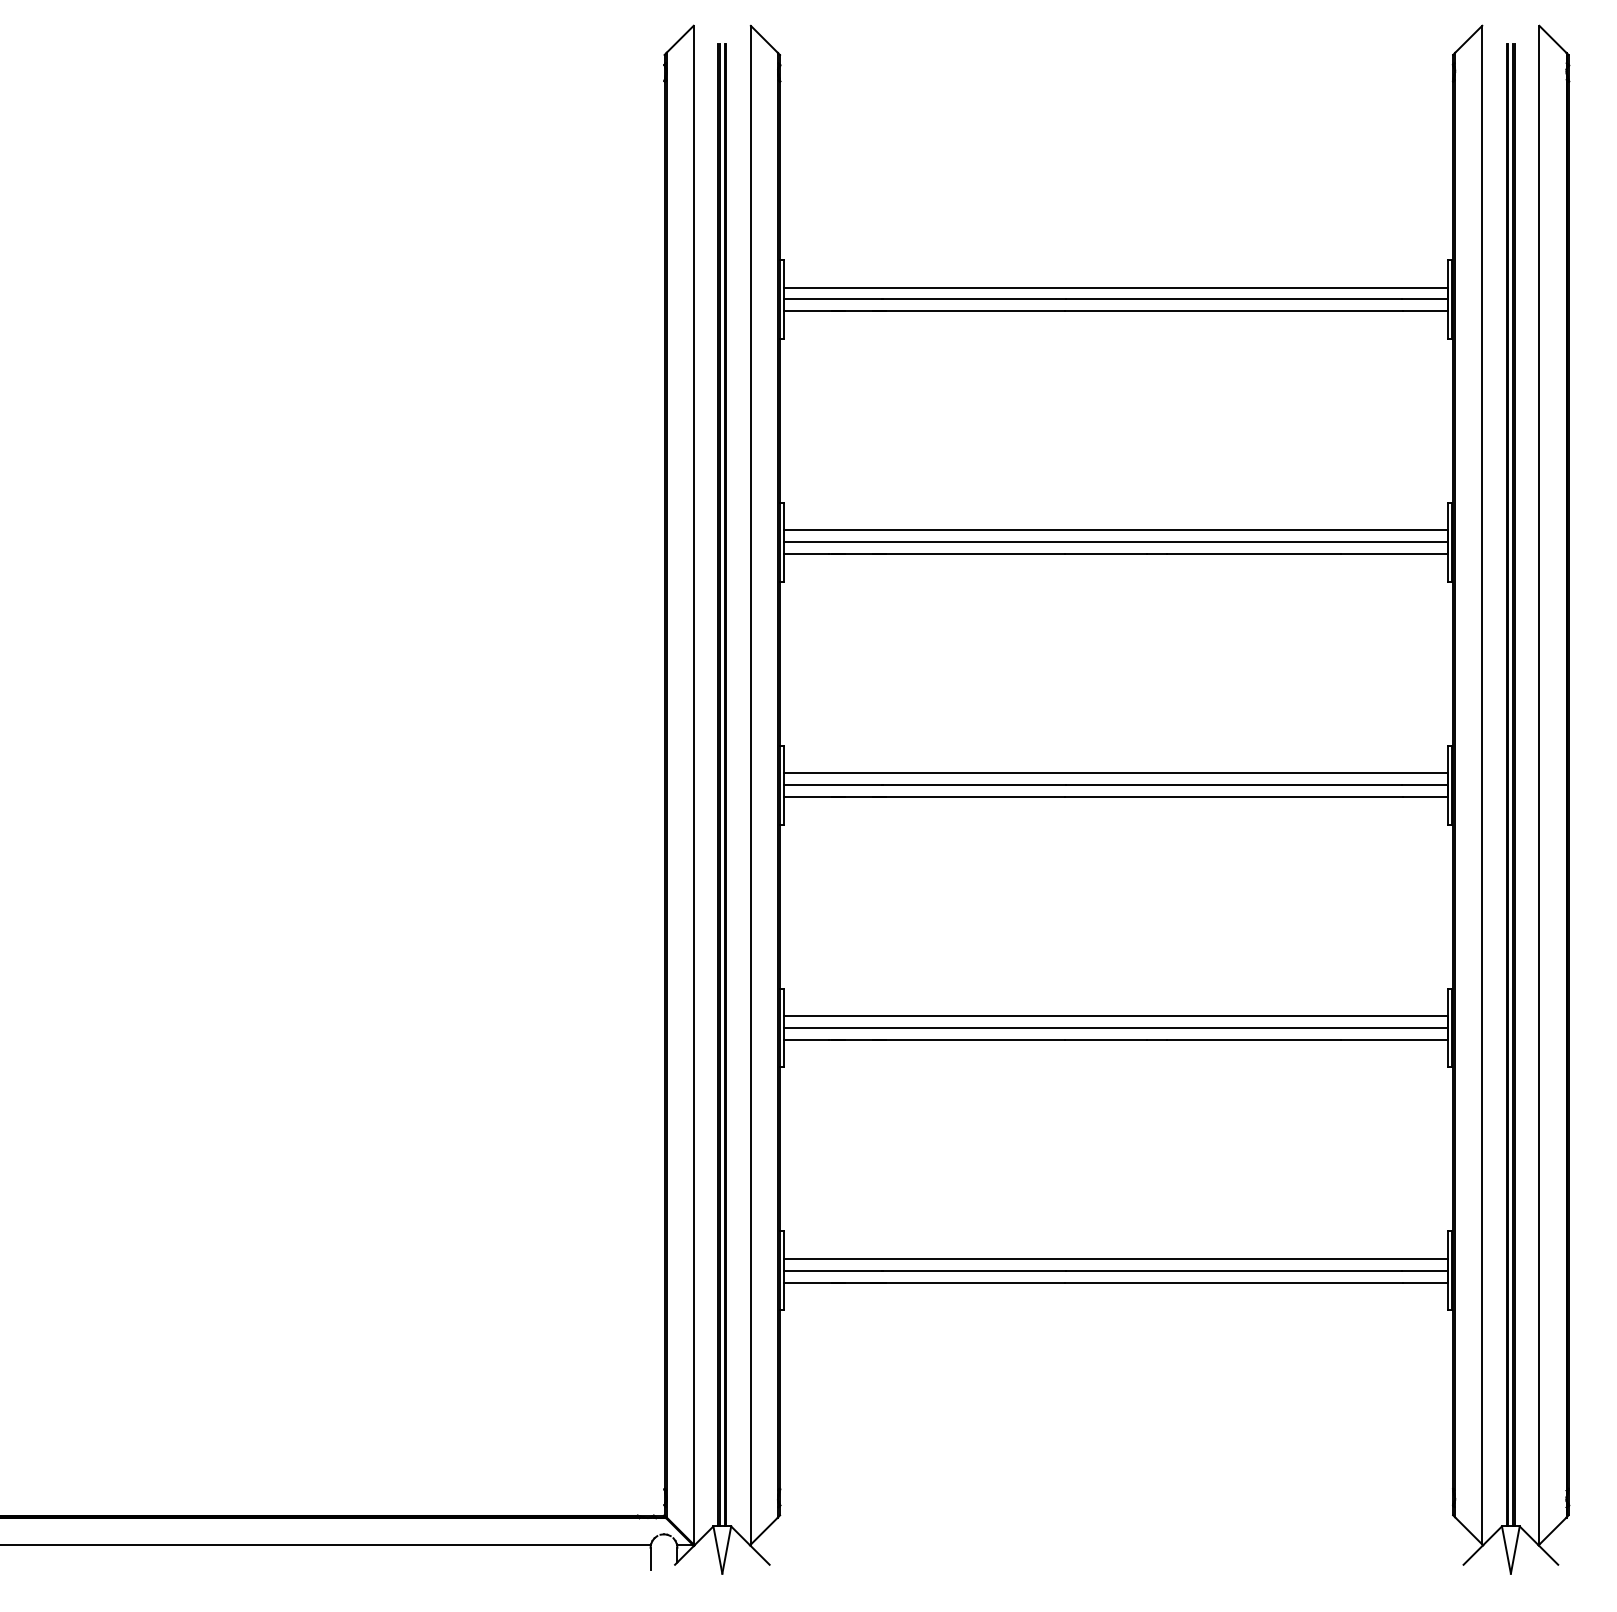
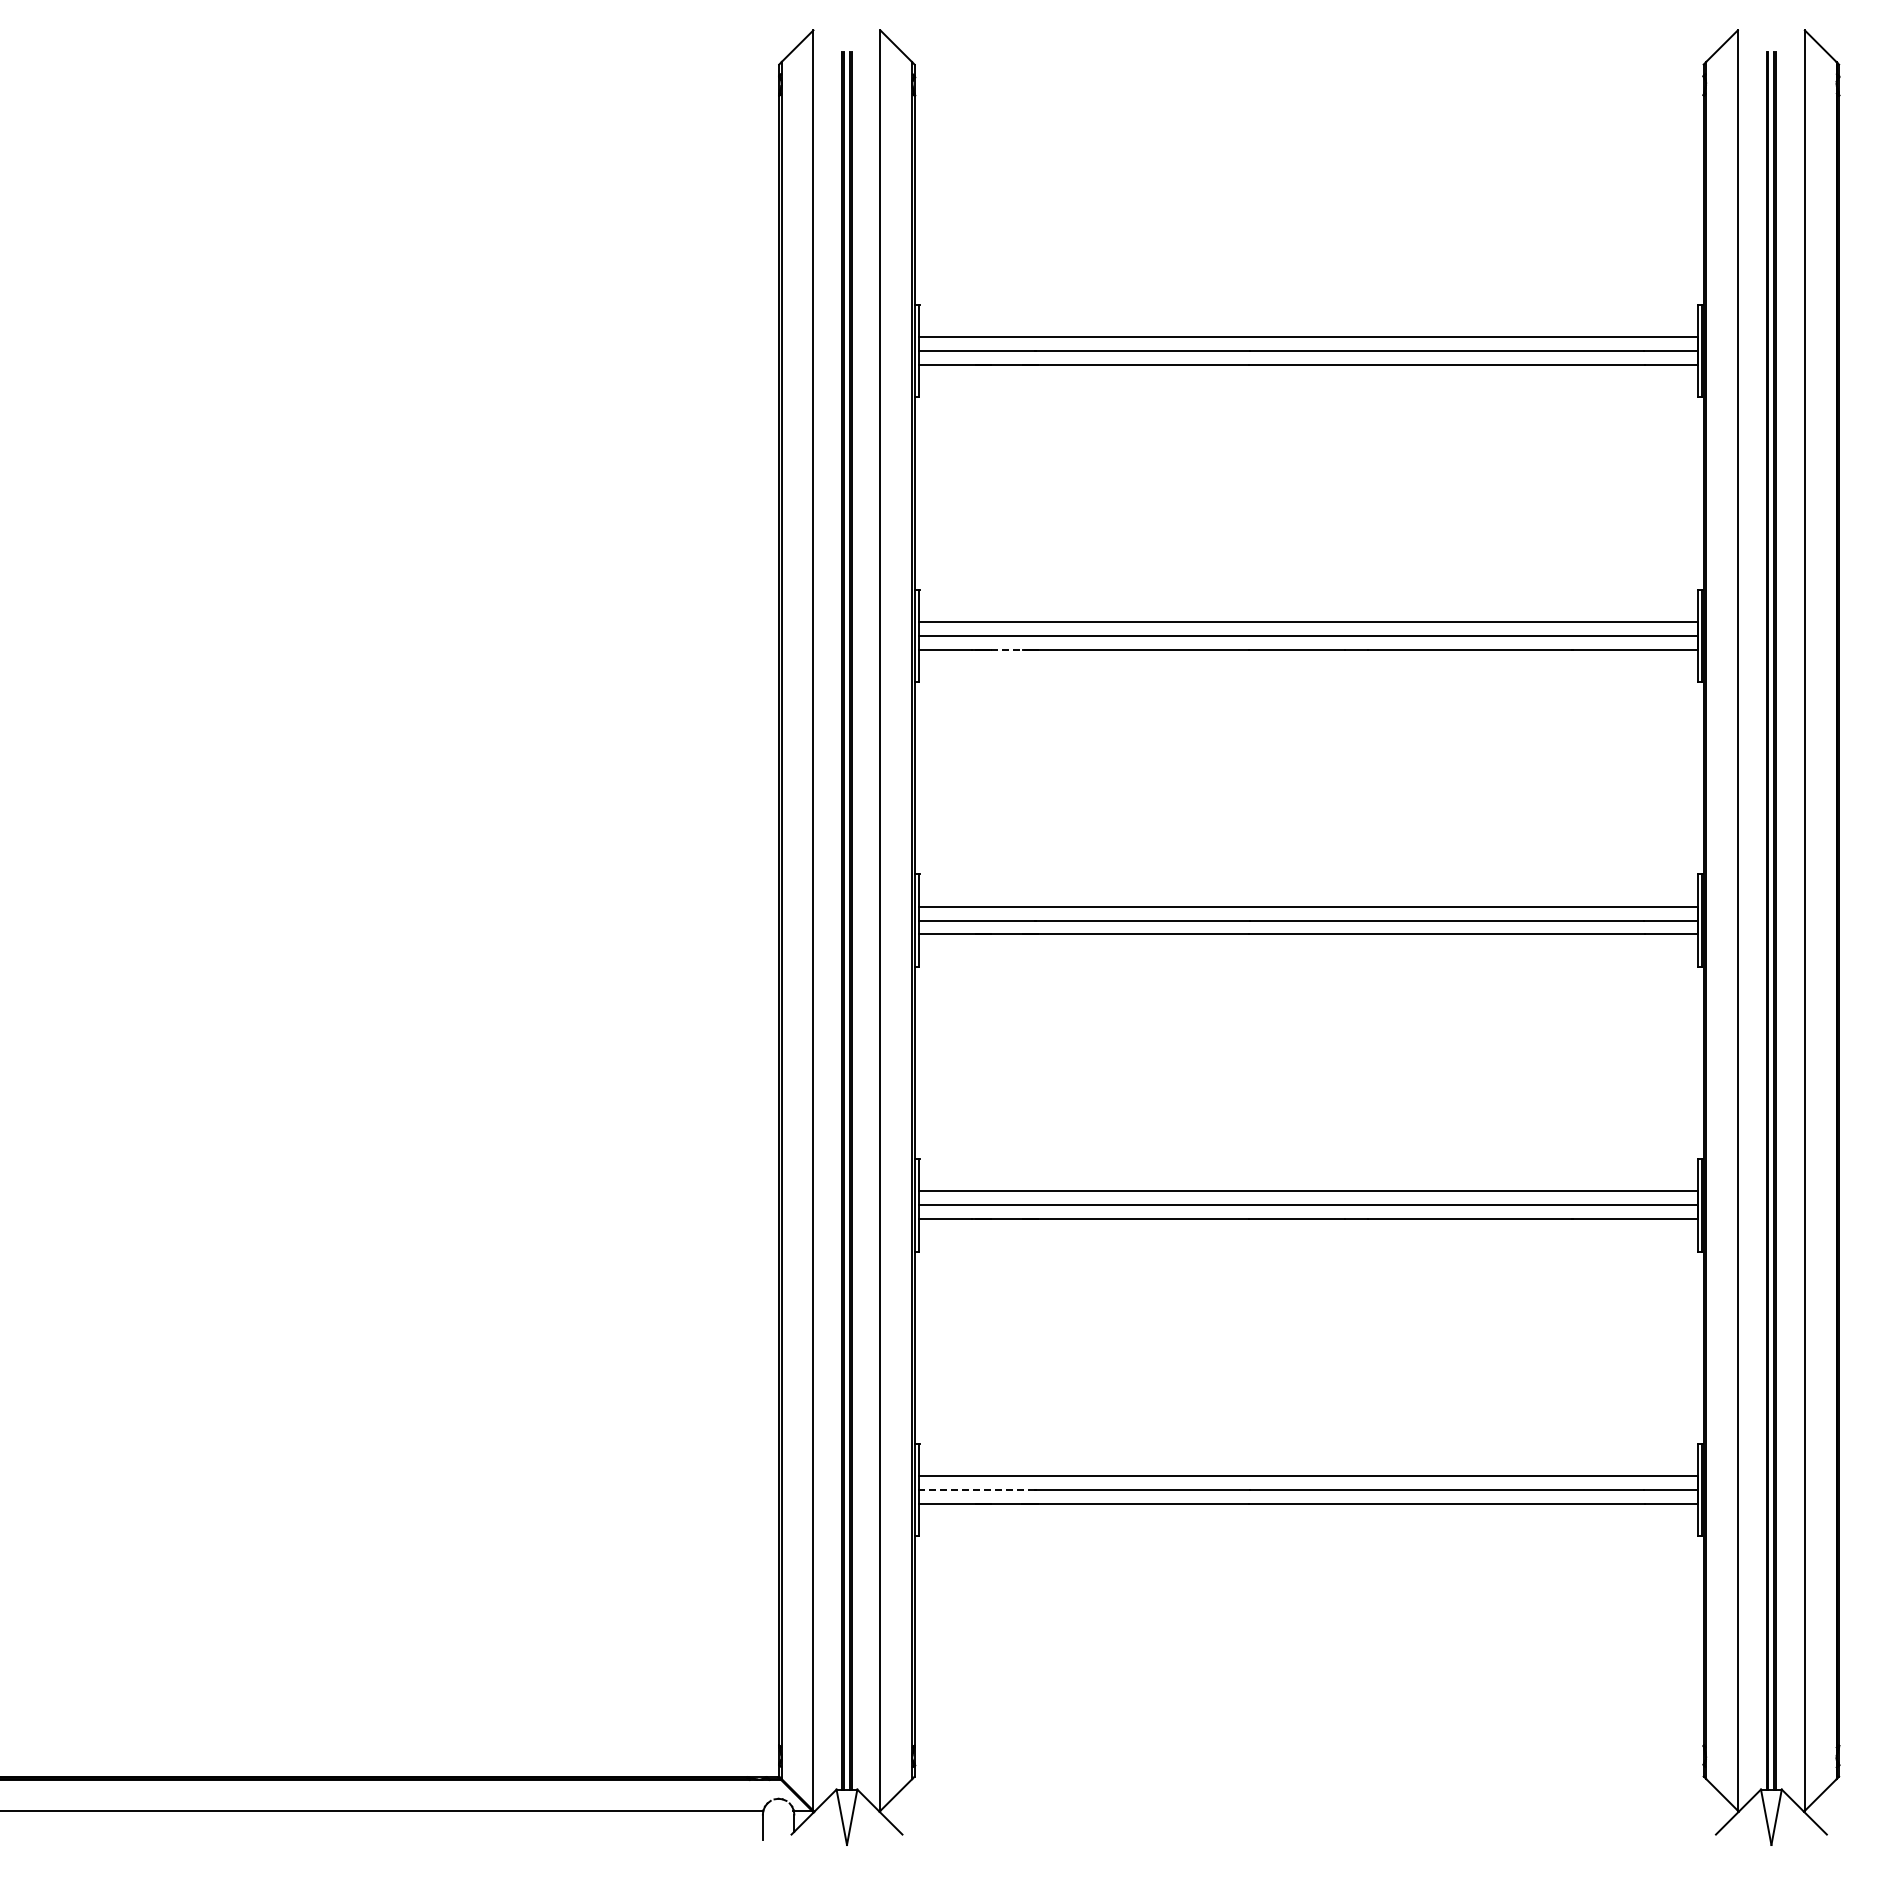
line: (859, 553) -> (1007, 649), solid -> dashed
line: (832, 1271) -> (976, 1490), solid -> dashed

